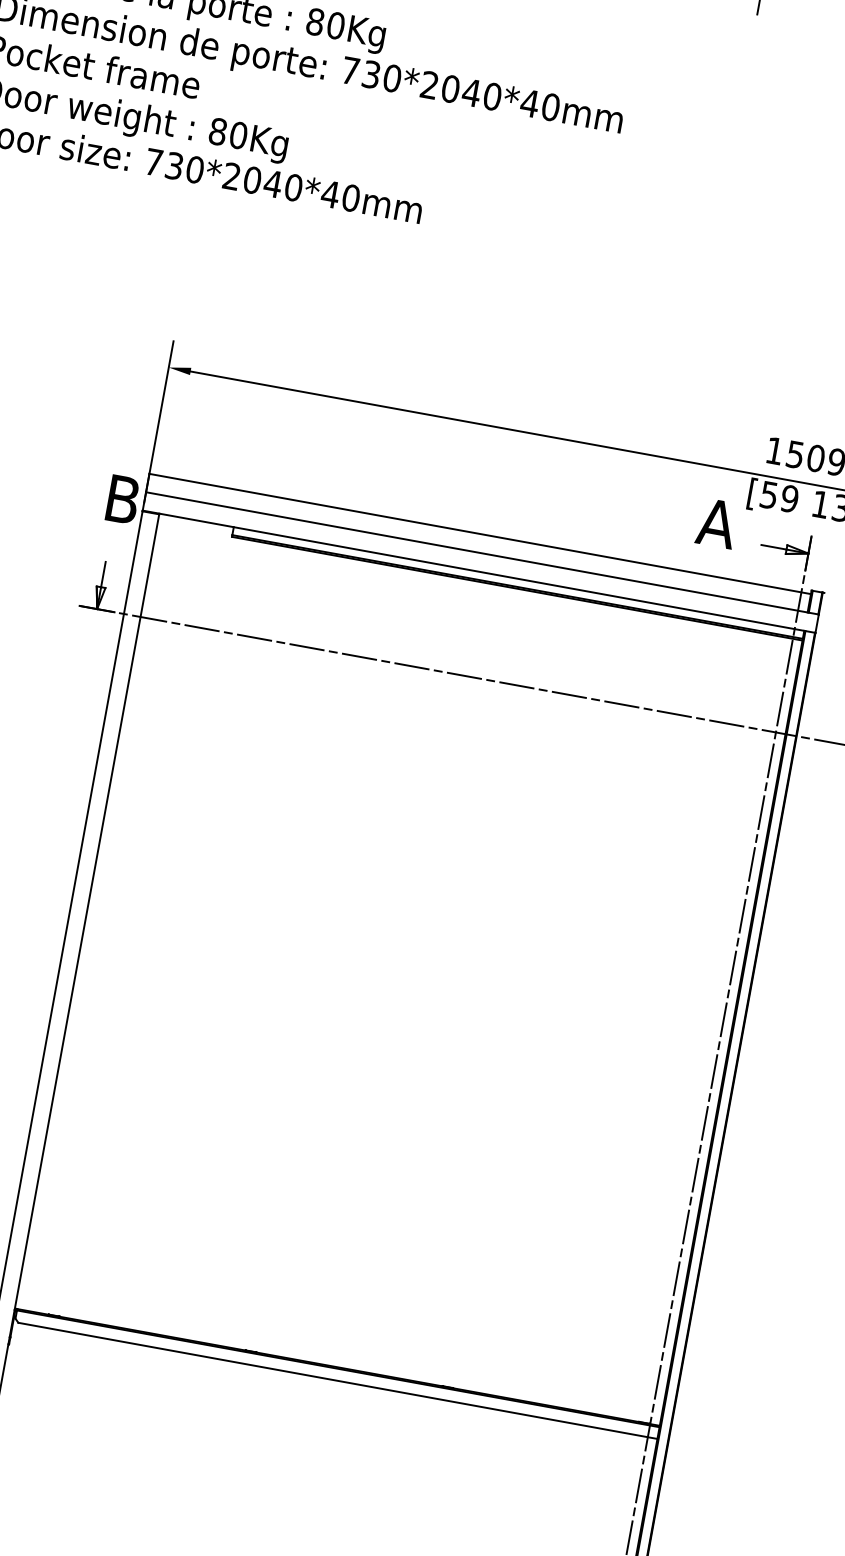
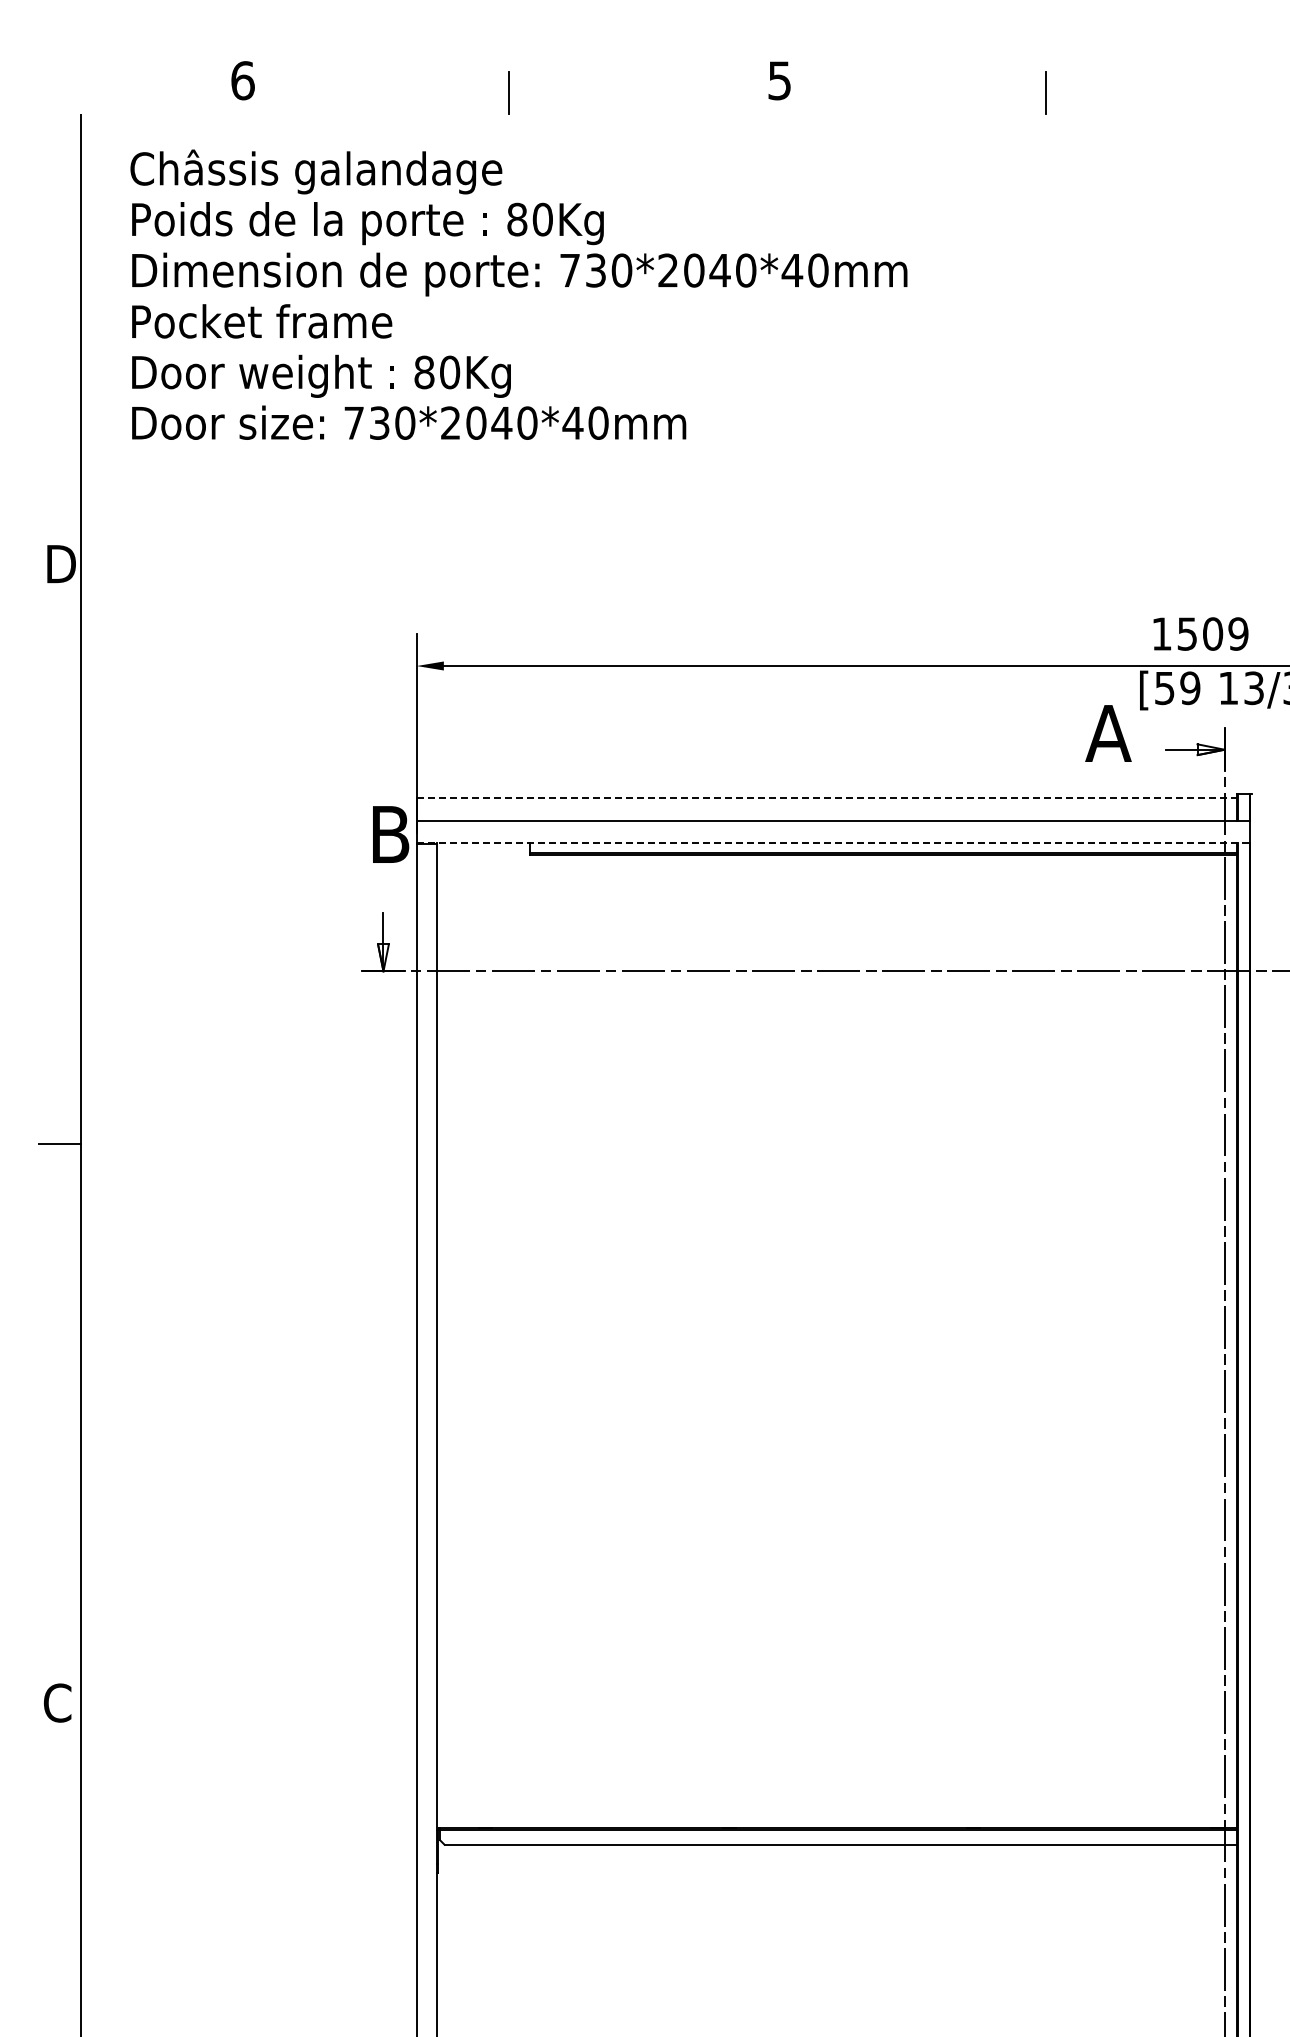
line: (480, 533) -> (826, 797), solid -> dashed
line: (479, 571) -> (833, 843), solid -> dashed

